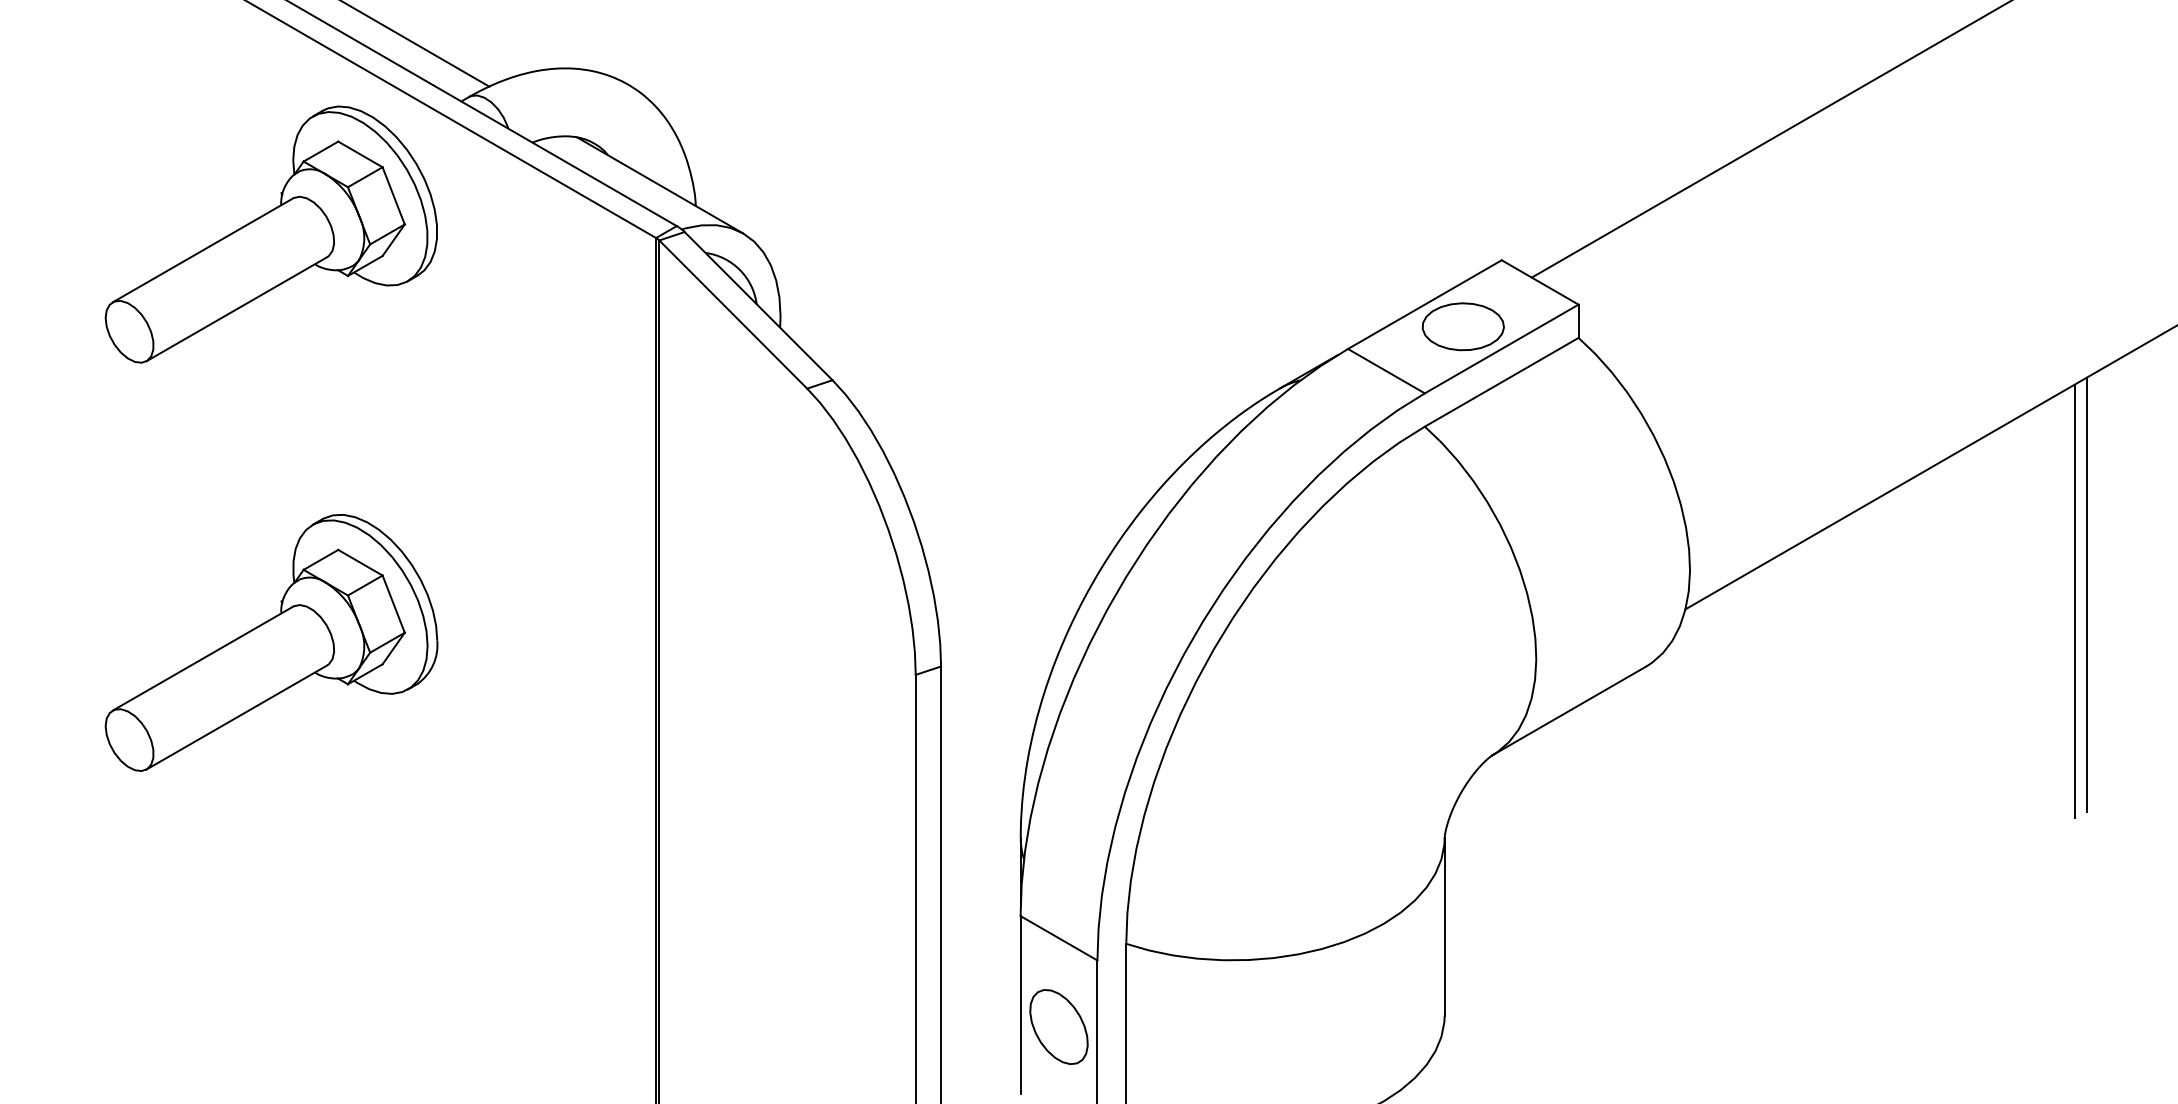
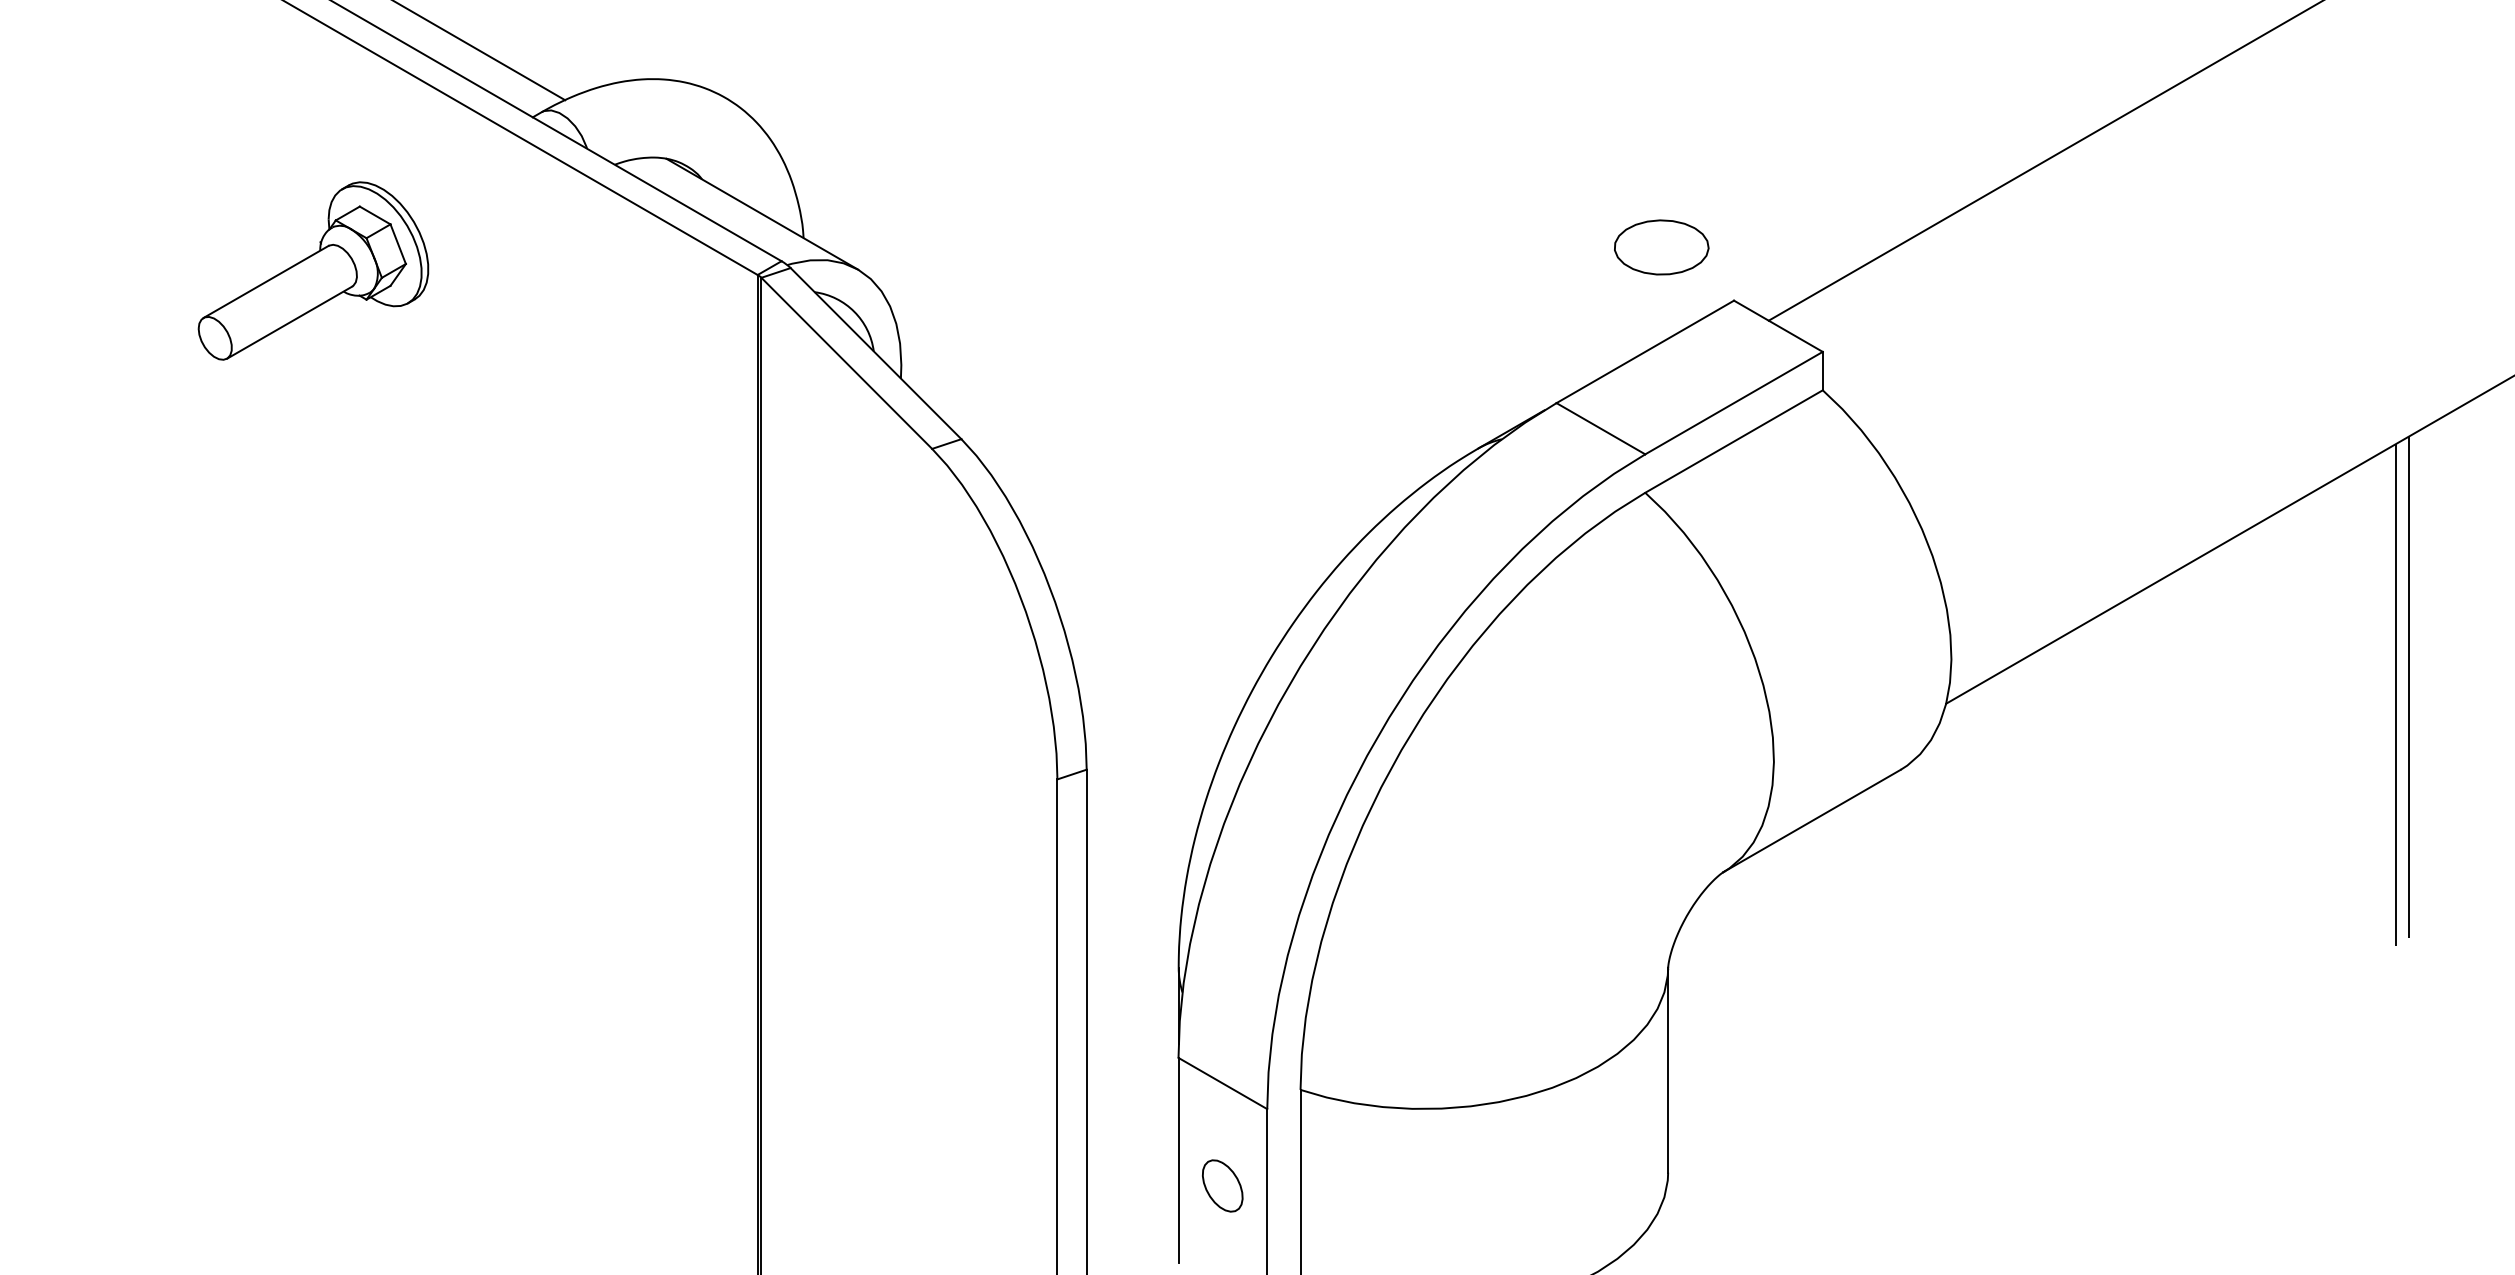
part: (271, 234) -> (313, 270), size x0.6
part: (1463, 326) -> (1661, 247), moved
part: (271, 642) -> (313, 742), removed
part: (1058, 1026) -> (1222, 1185), size x0.6

